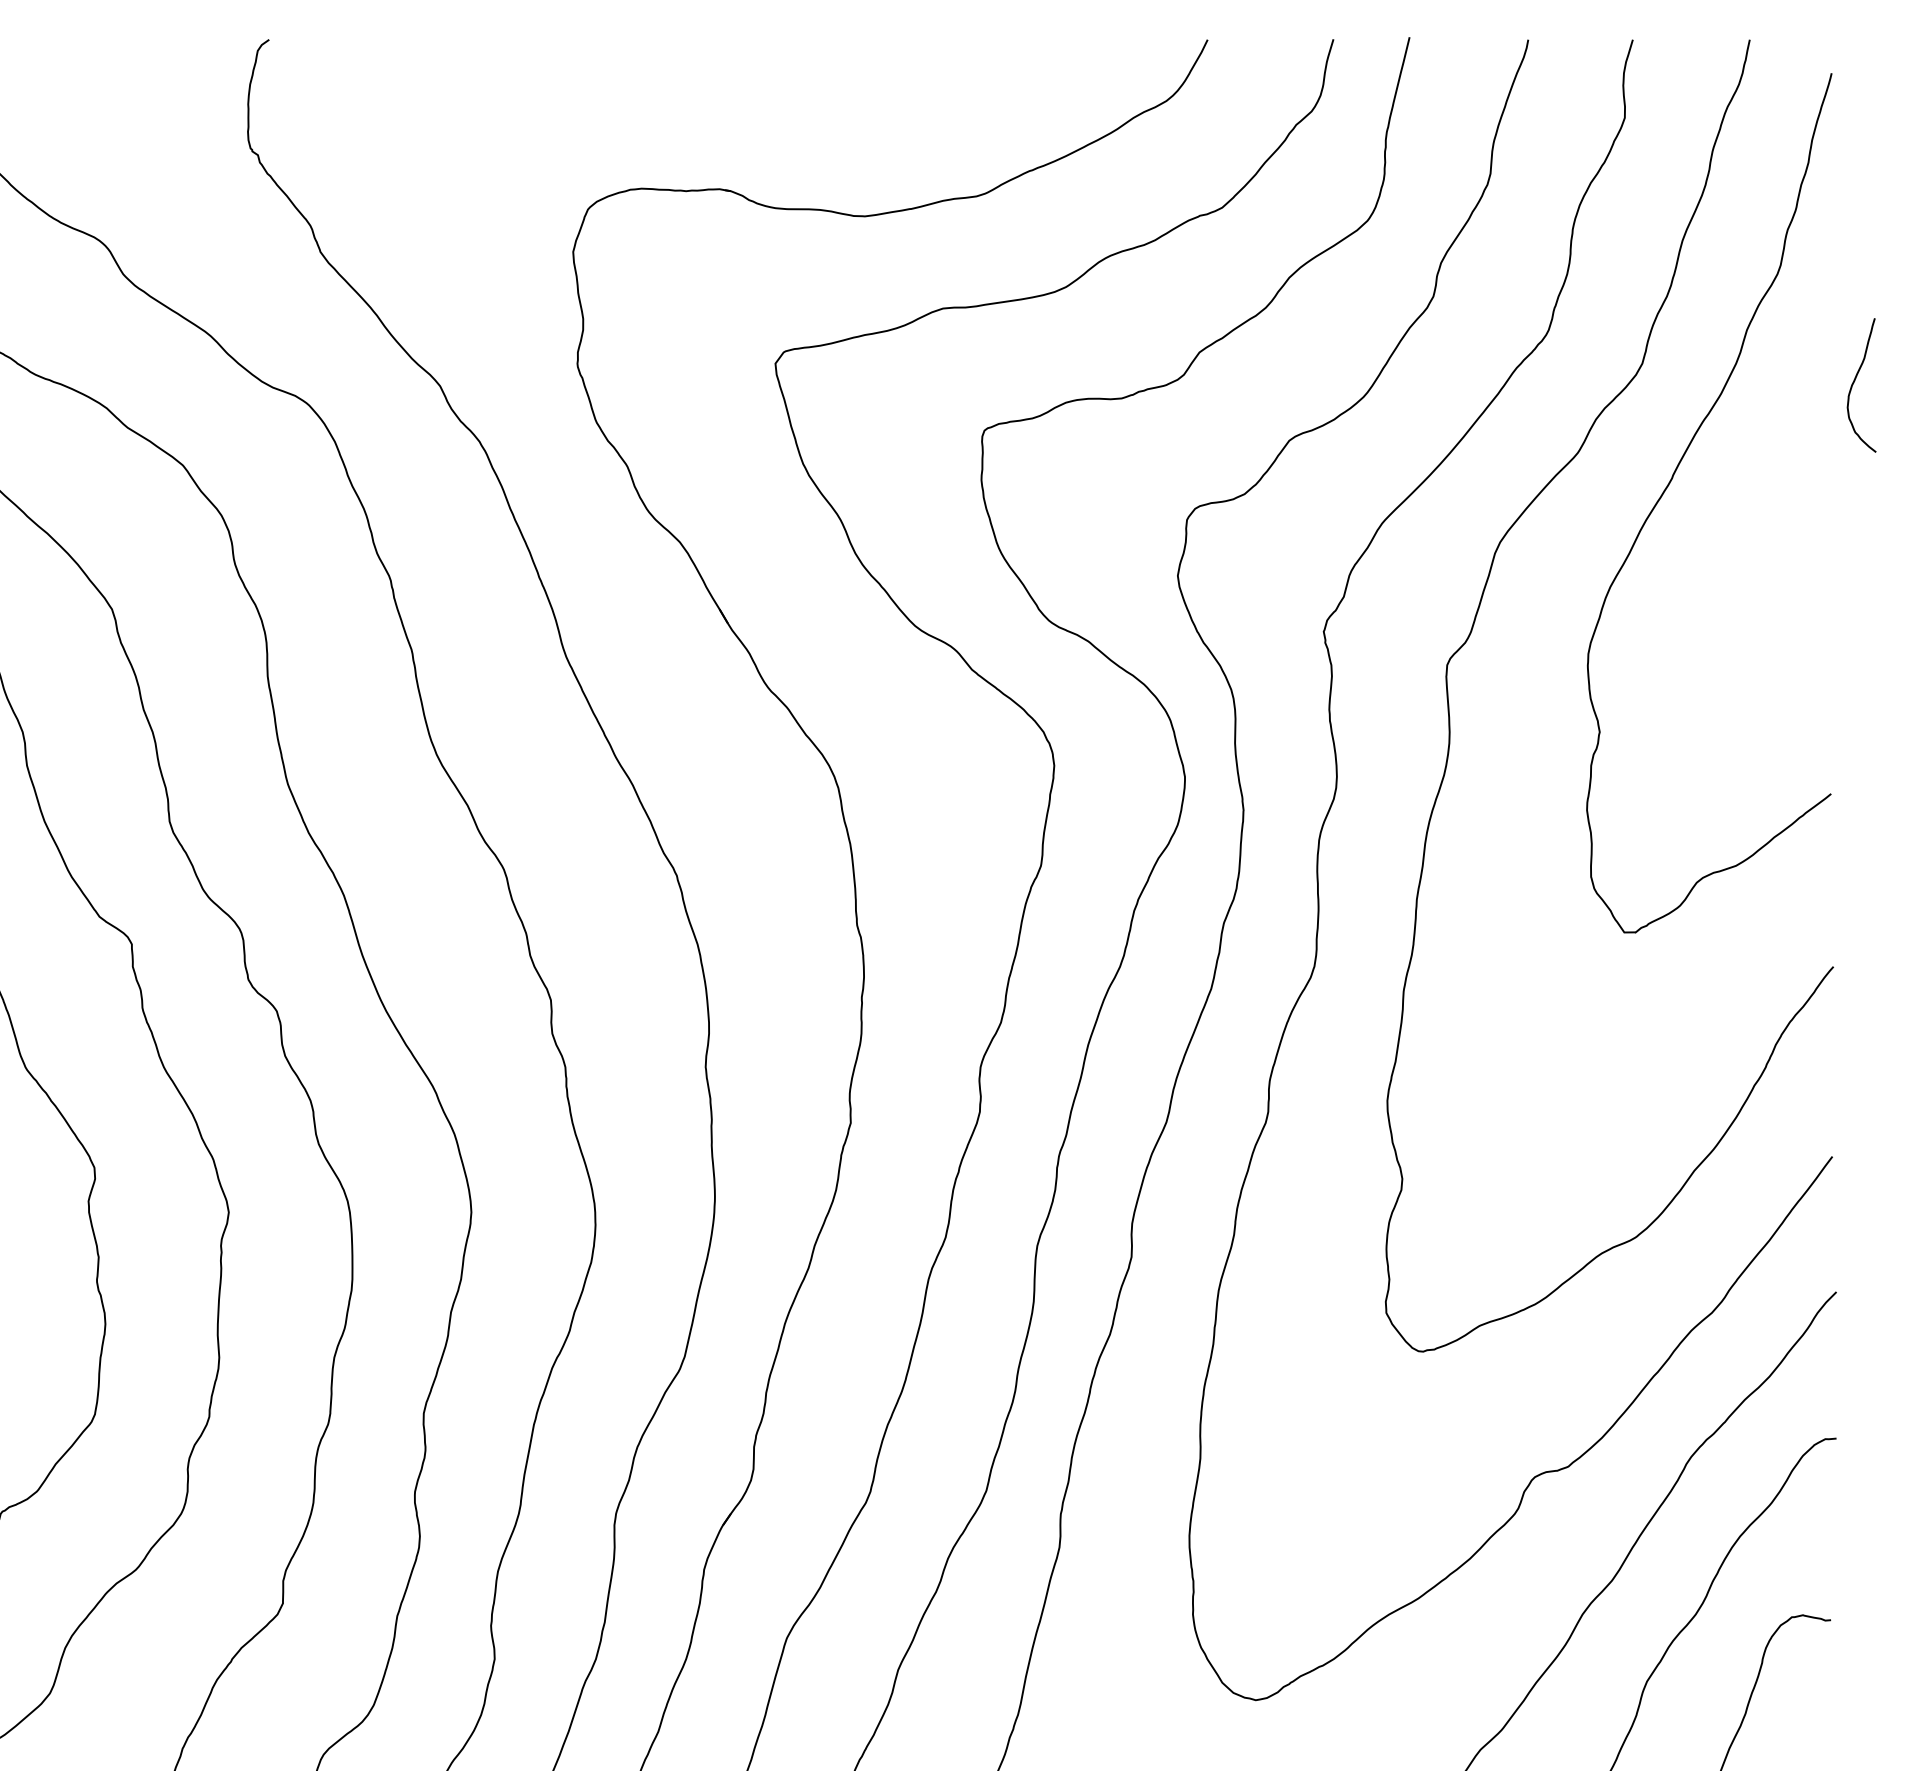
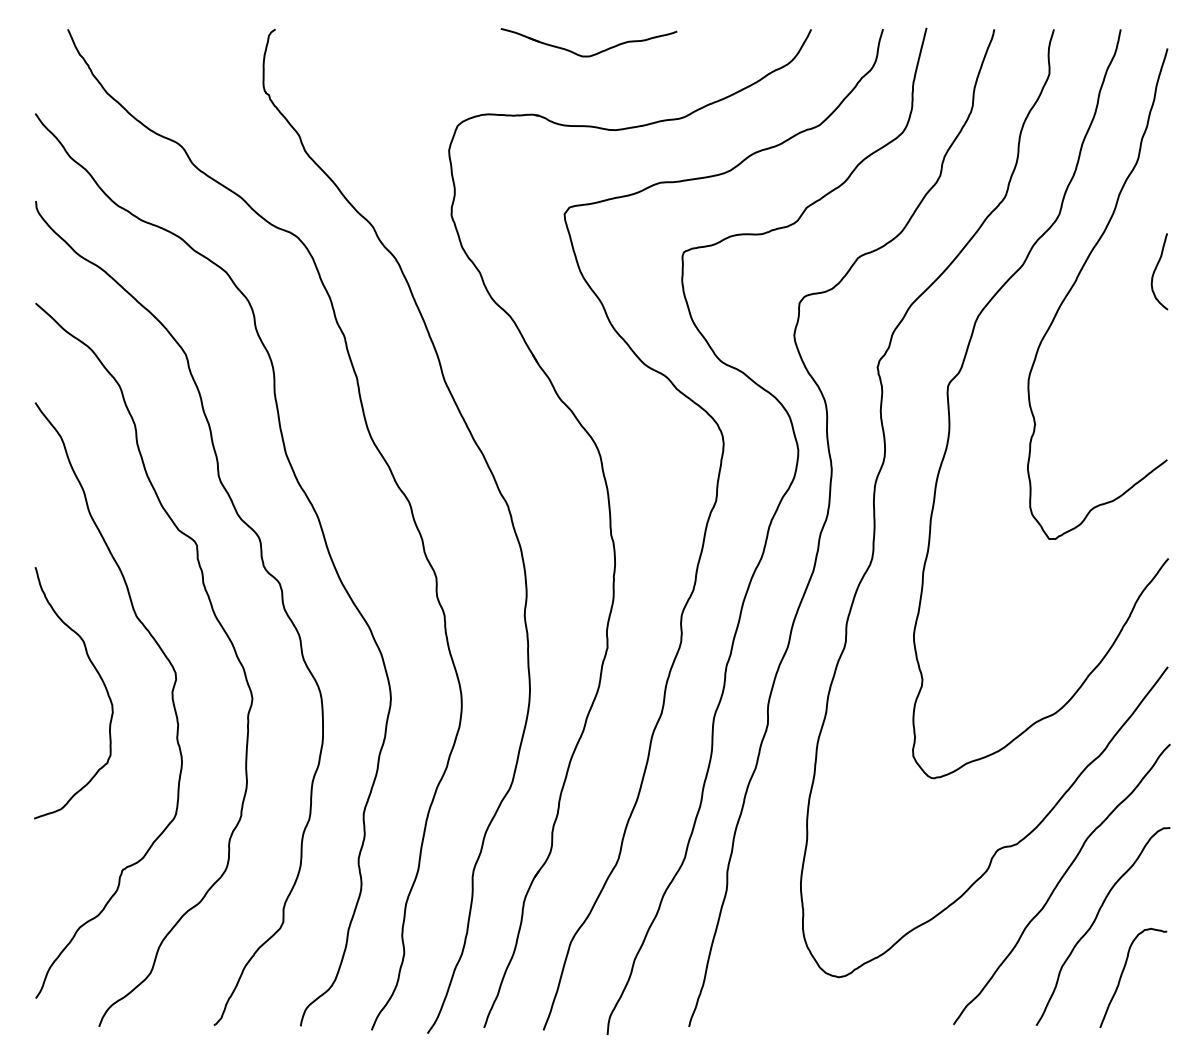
part: (822, 83) -> (591, 54), added
curve: (1856, 381) -> (1156, 269), moved

